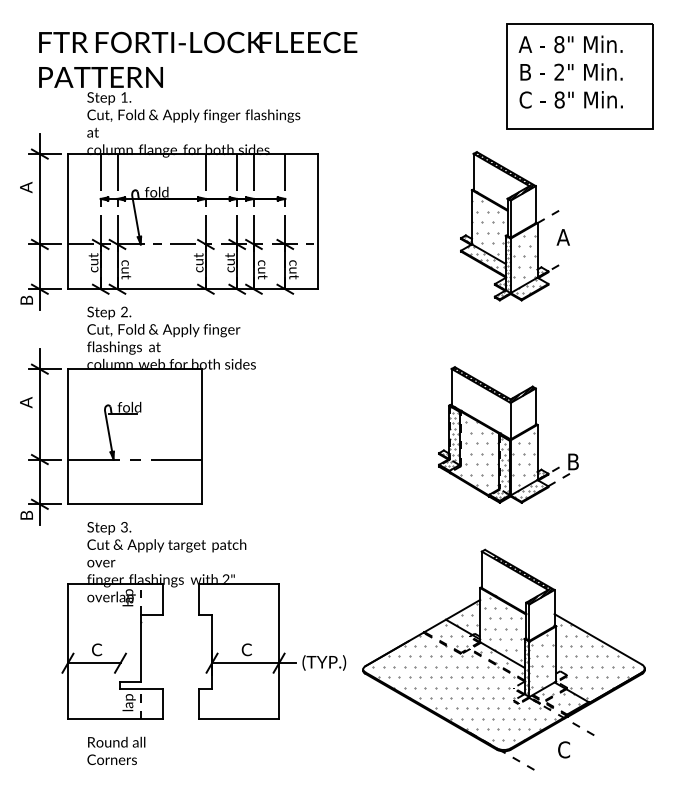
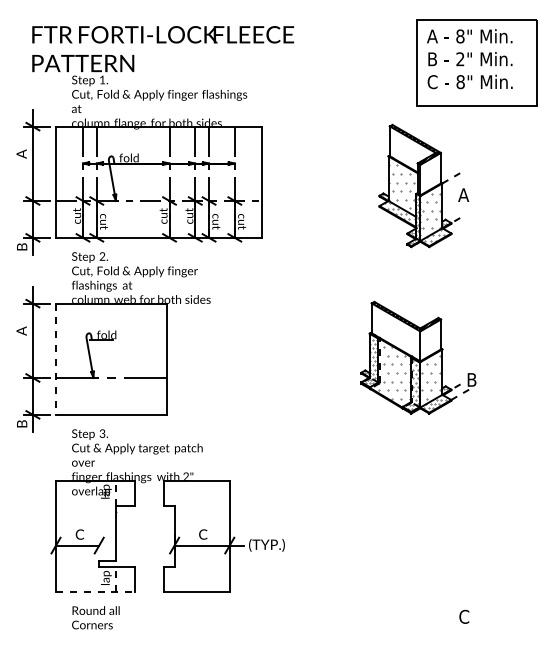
line: (68, 437) -> (56, 359), solid -> dashed
part: (503, 659) -> (414, 542), removed
line: (115, 719) -> (95, 591), solid -> dashed

